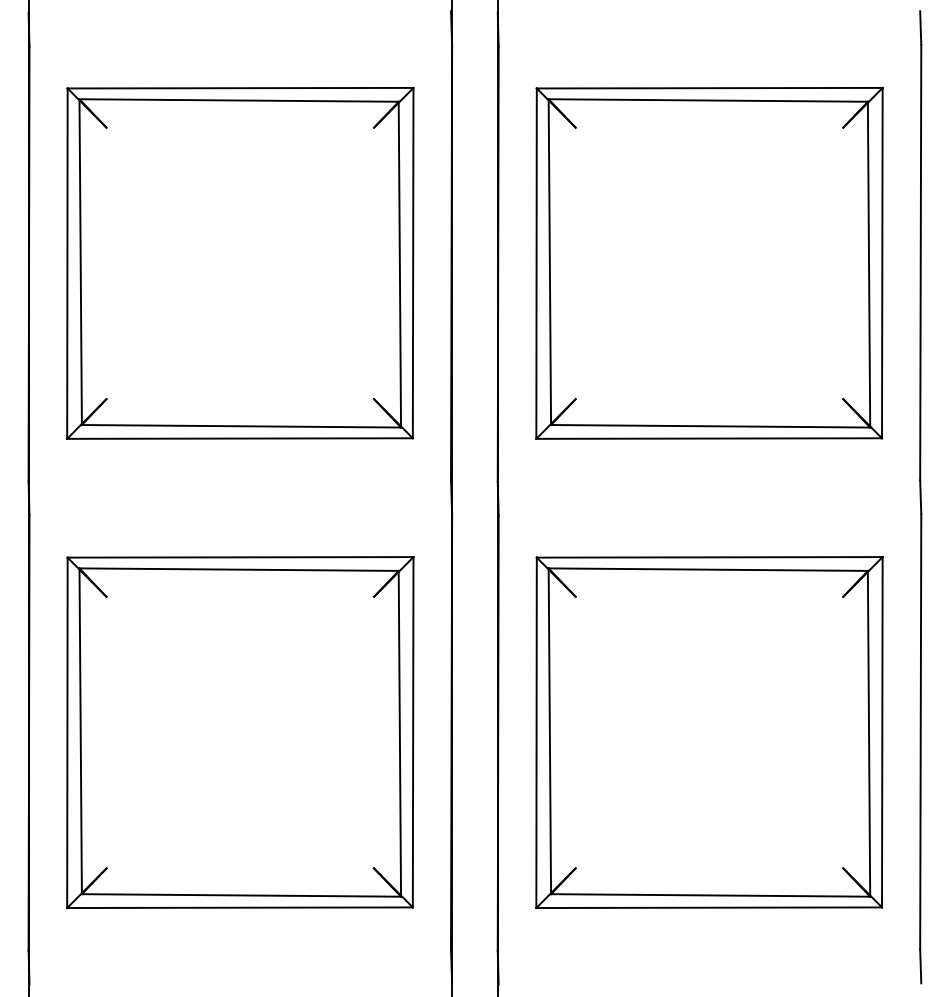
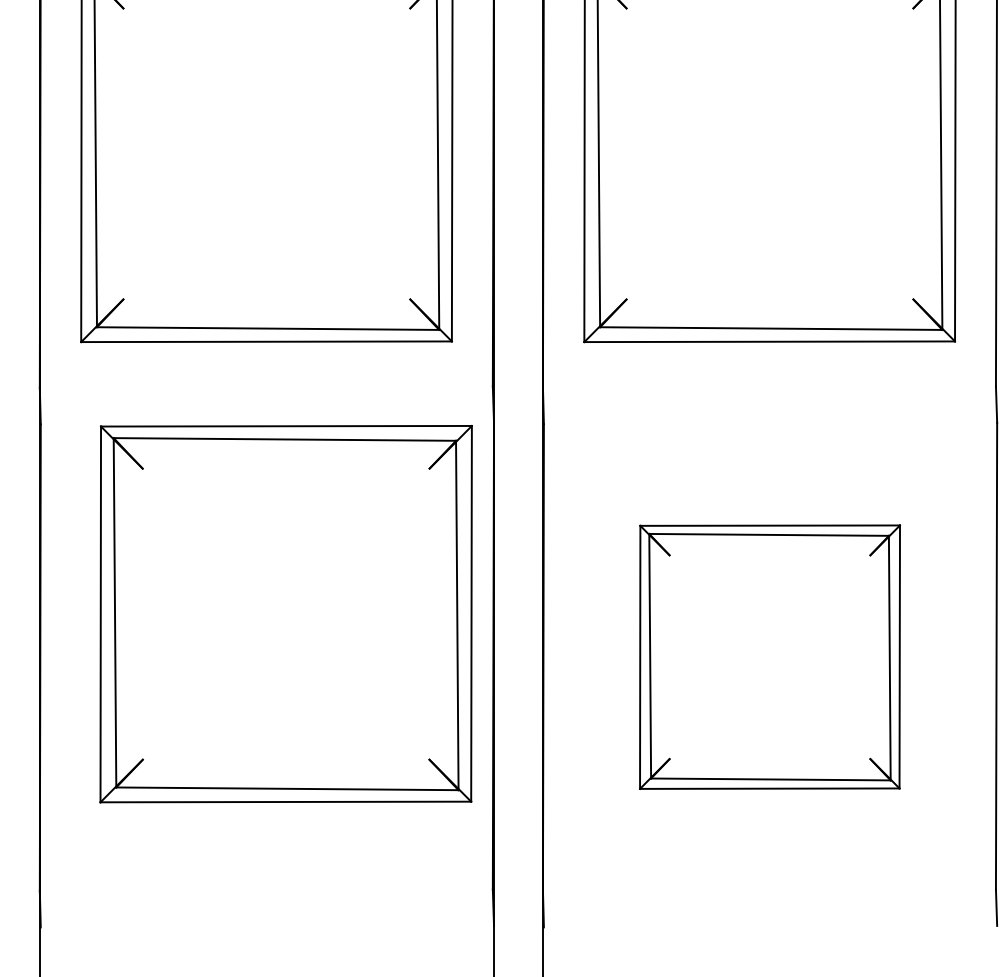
part: (240, 732) -> (286, 614), moved
part: (709, 732) -> (770, 656), size x0.7

